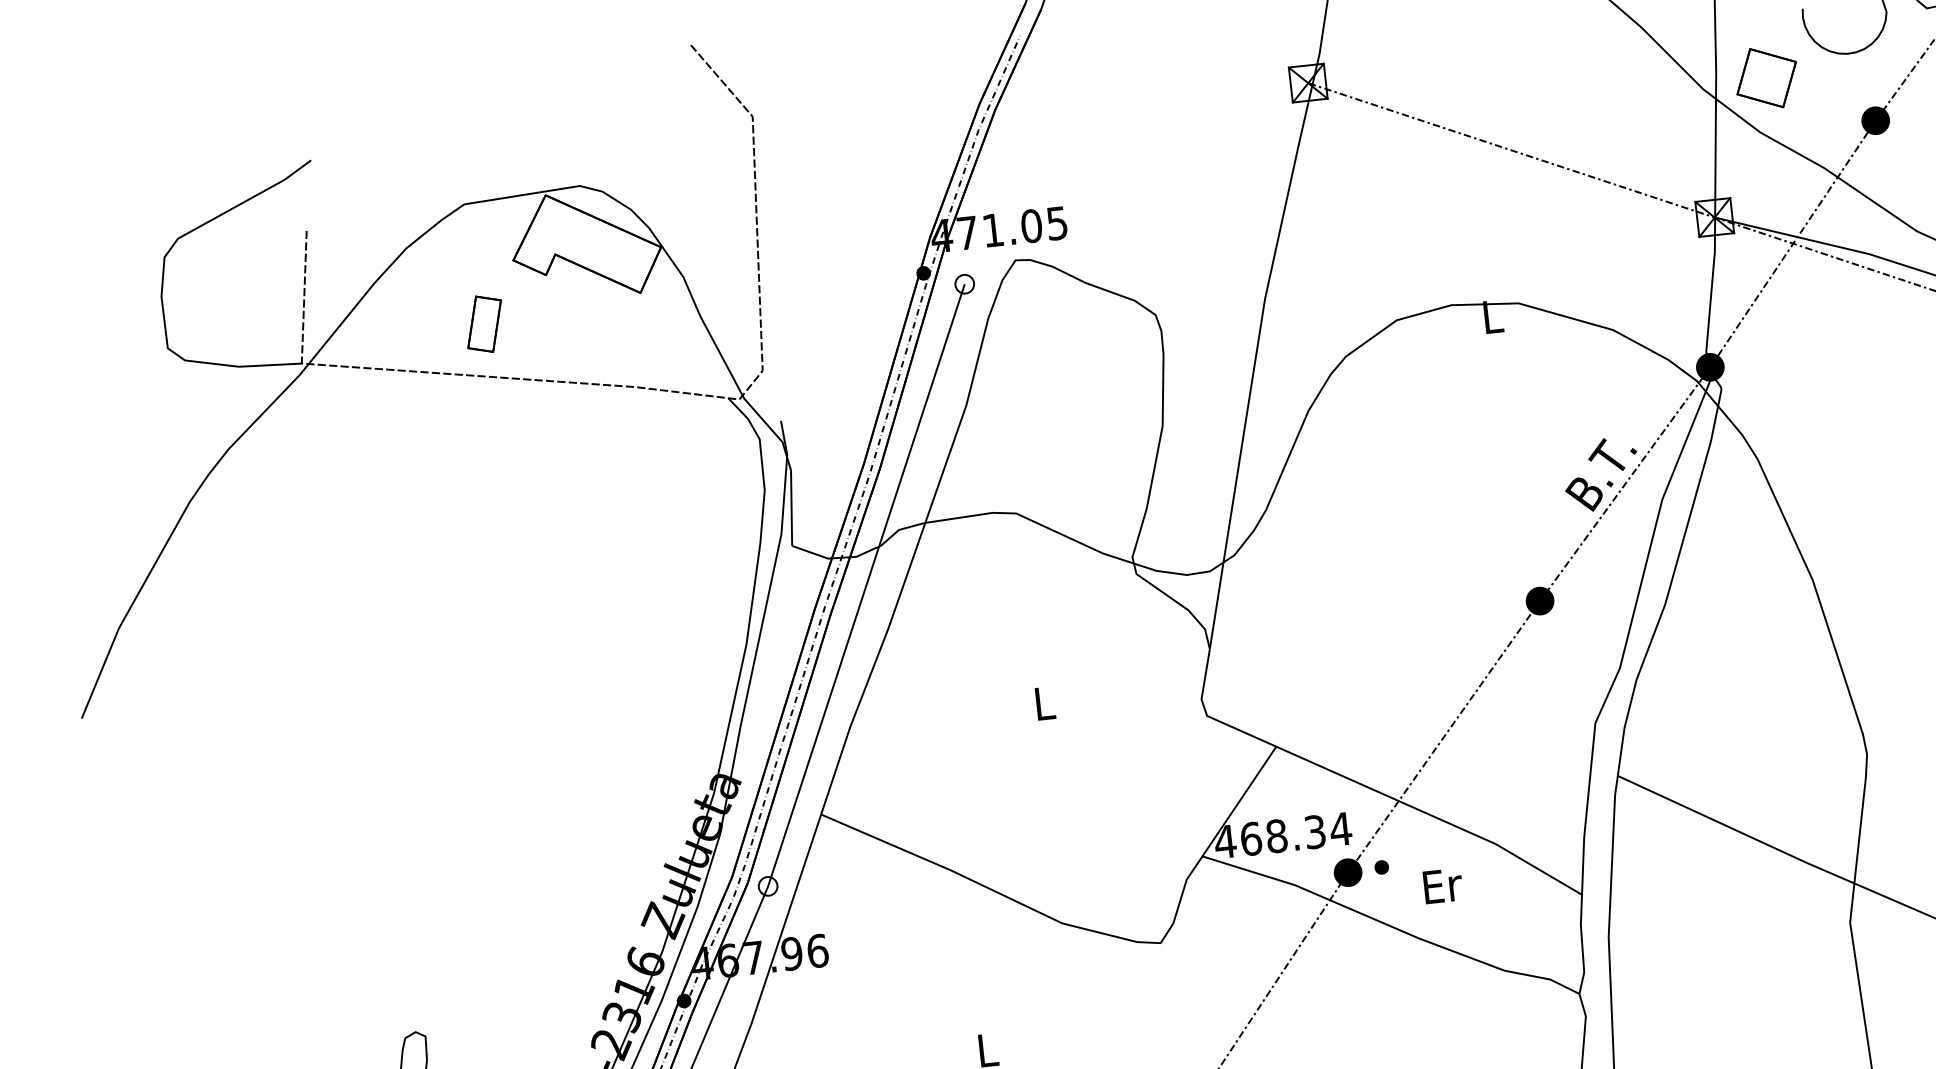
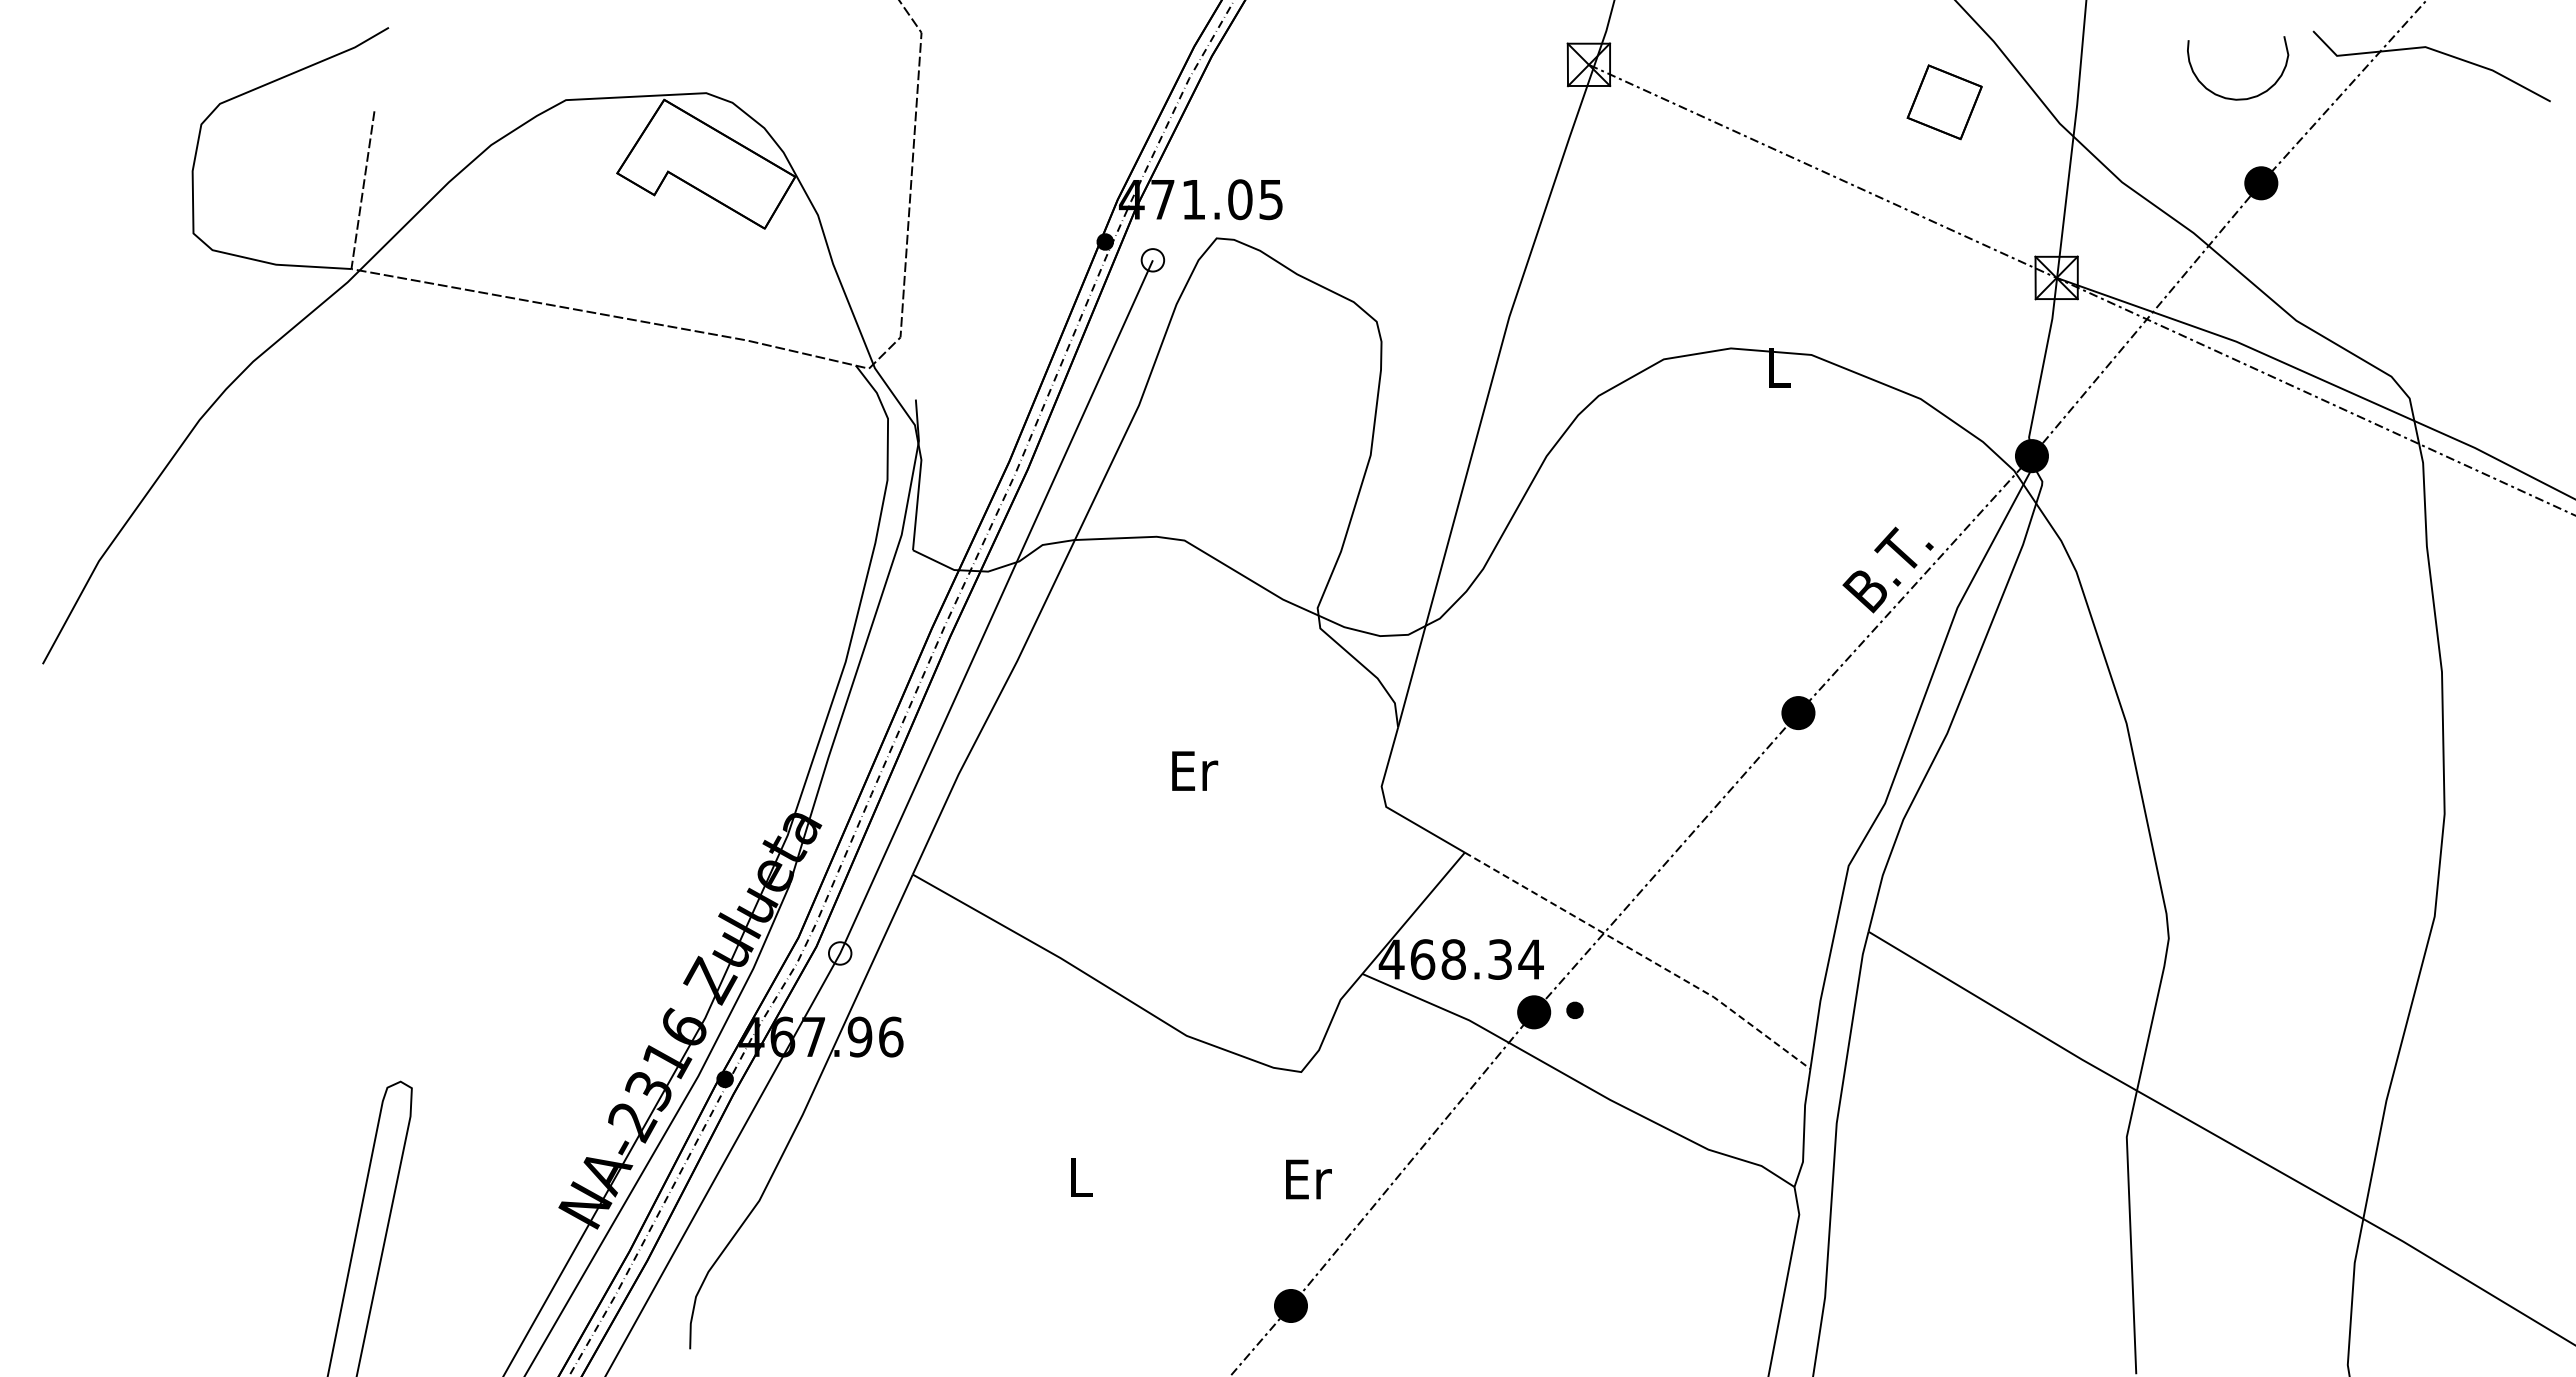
part: (1766, 78) -> (1944, 102), moved
part: (484, 324) -> (574, 245), removed
text: (1045, 702) -> (1195, 770), L -> Er
line: (1432, 815) -> (1642, 955), solid -> dashed
text: (1442, 886) -> (1308, 1179), moved

